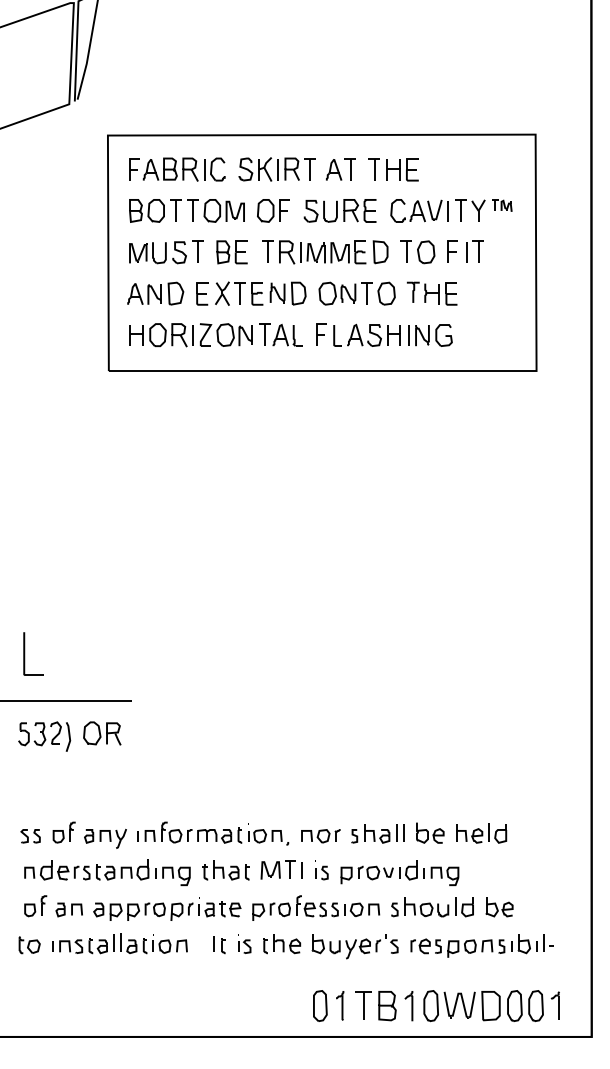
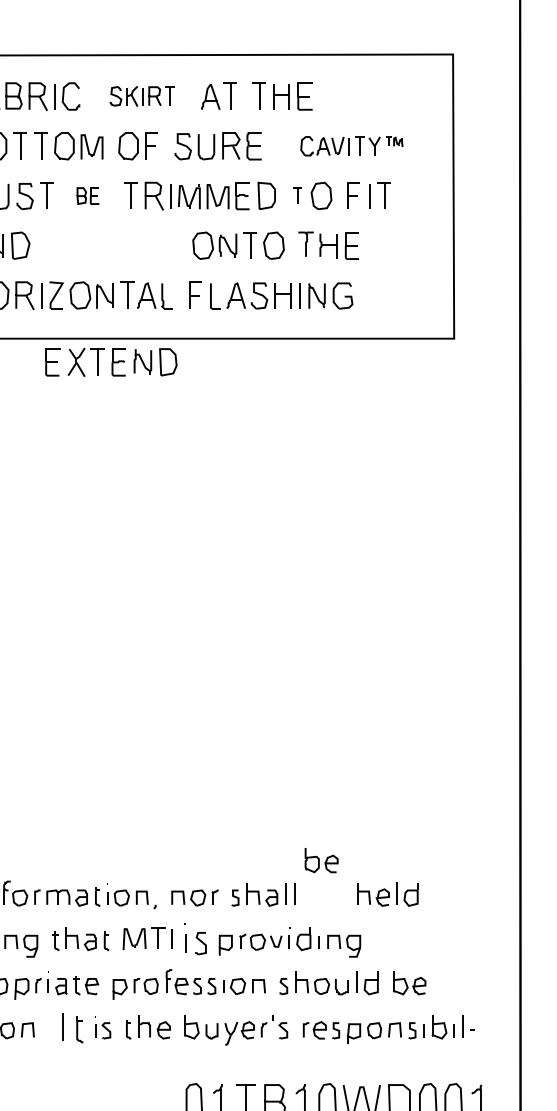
part: (276, 169) -> (141, 96), size x0.7
part: (451, 210) -> (351, 145), size x0.7
part: (405, 251) -> (296, 195), size x0.6
part: (231, 252) -> (87, 196), size x0.6
part: (251, 293) -> (111, 362), moved
part: (430, 832) -> (321, 859), moved
part: (321, 870) -> (195, 939), size x1.4
part: (219, 945) -> (73, 1029), size x1.4

